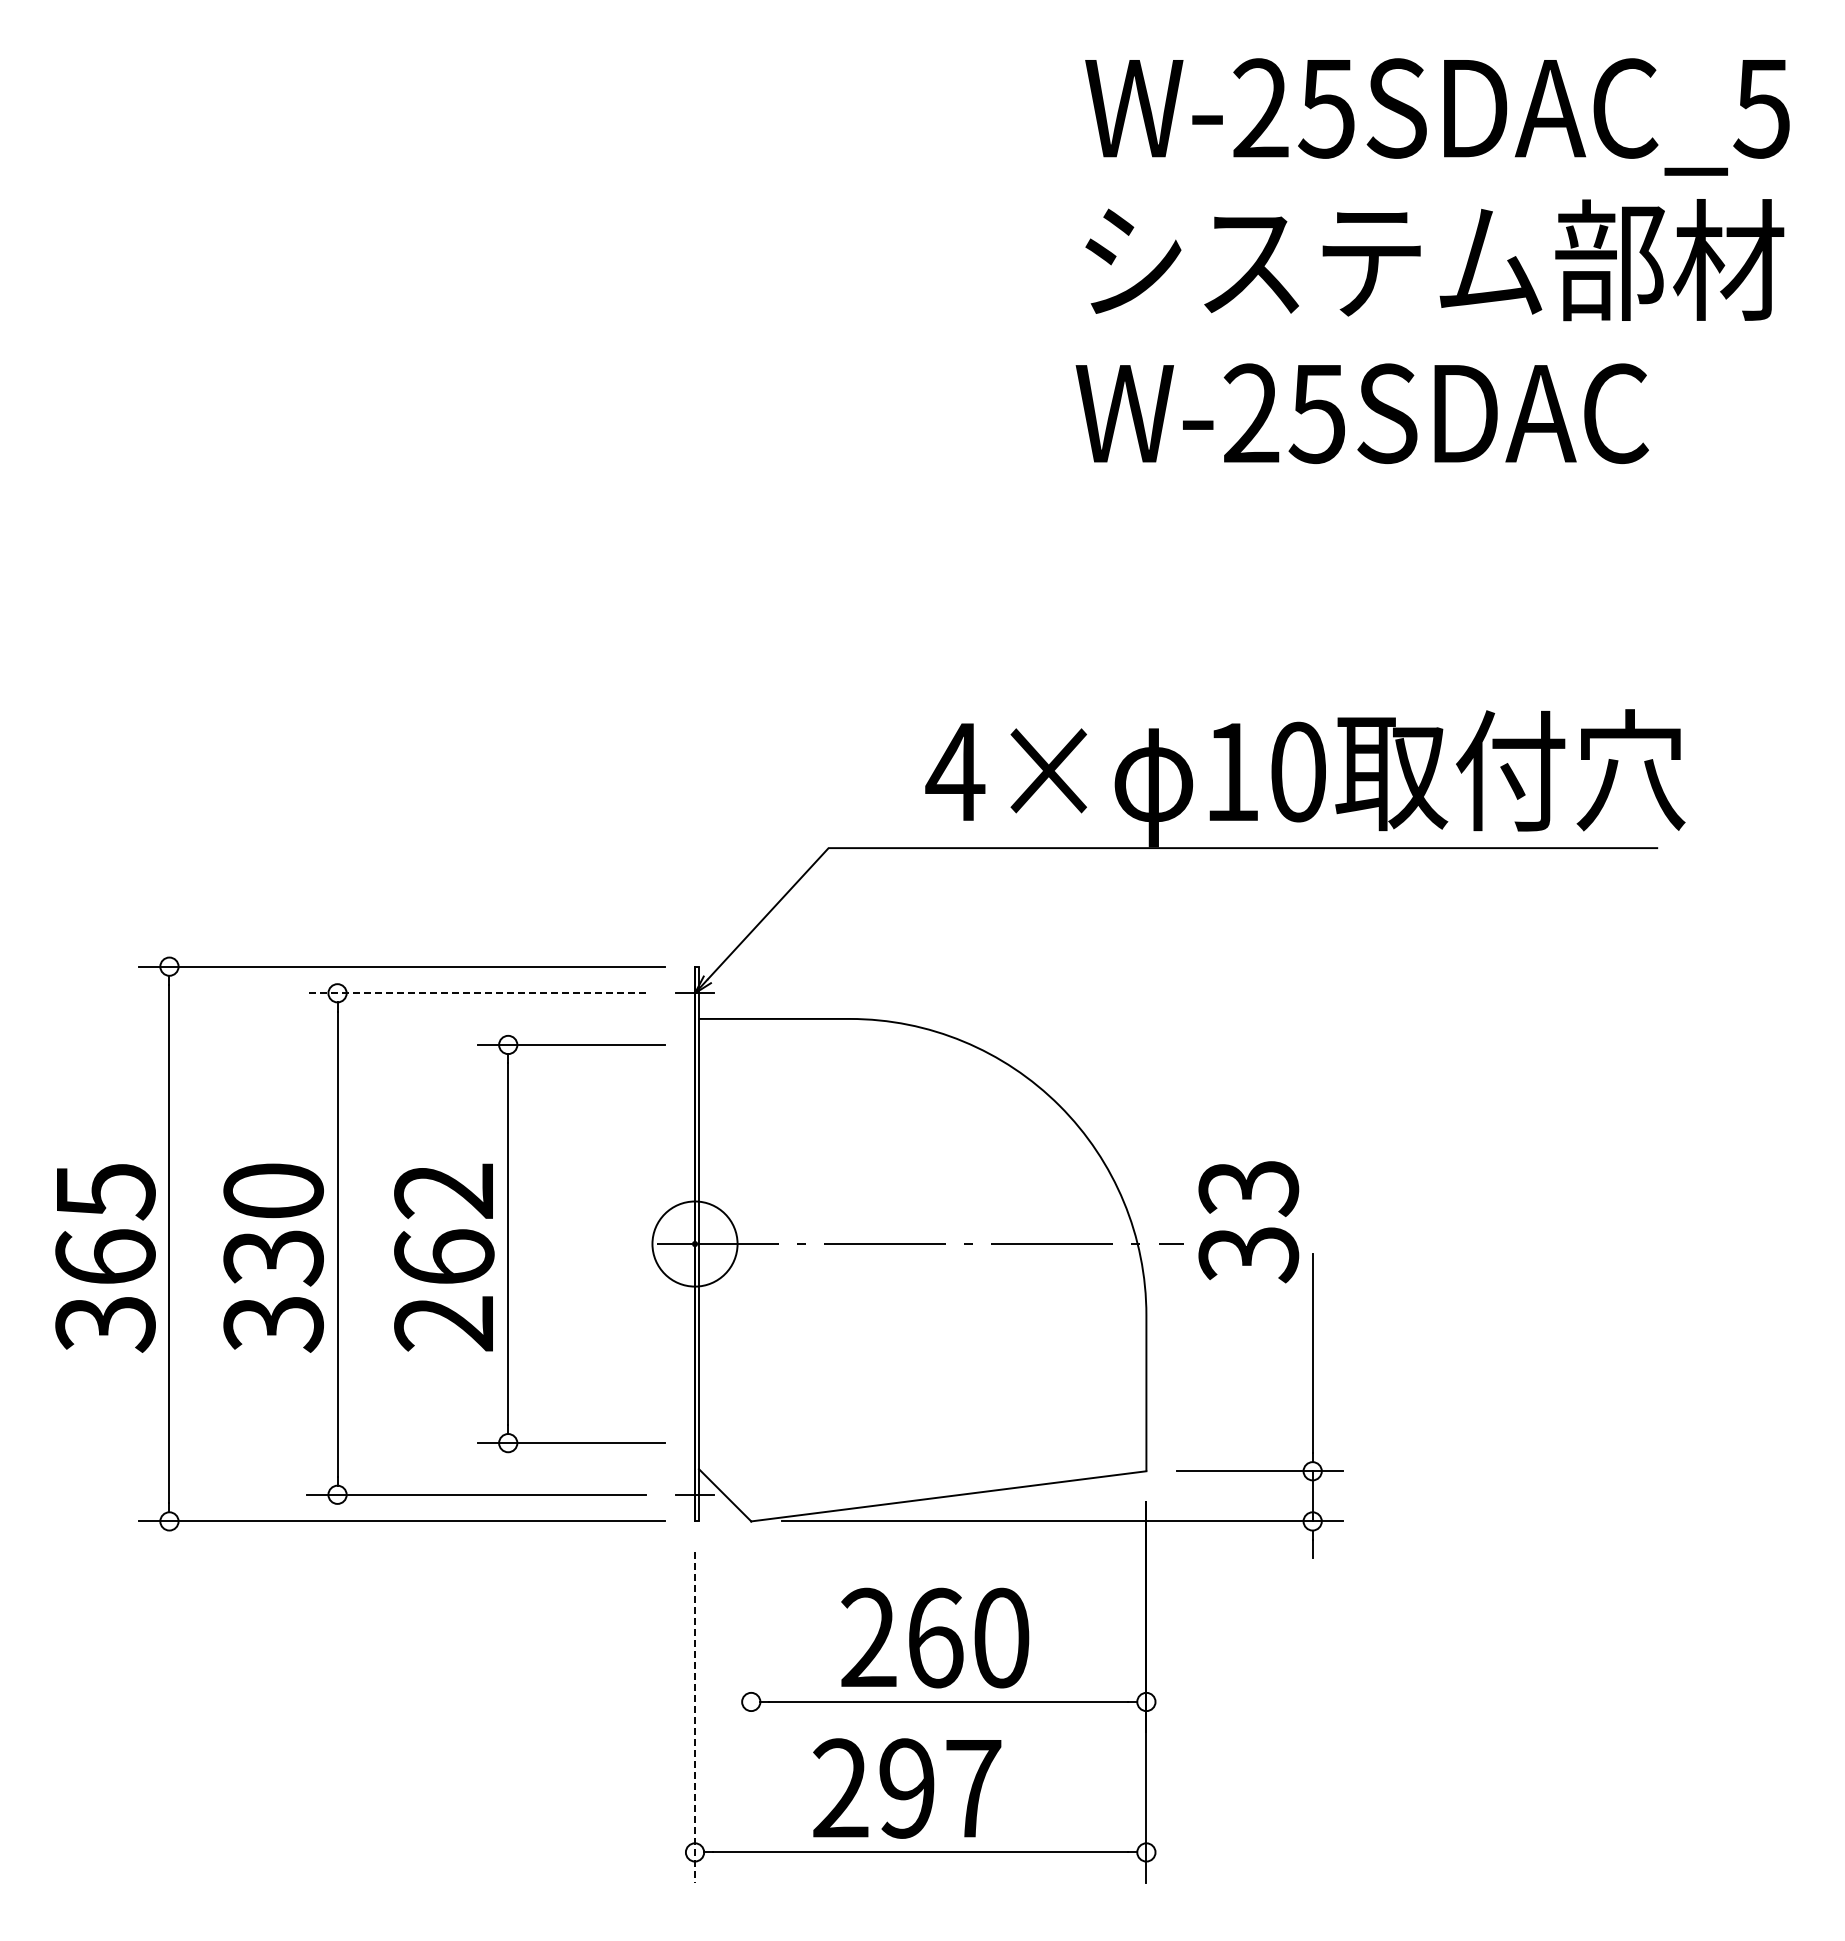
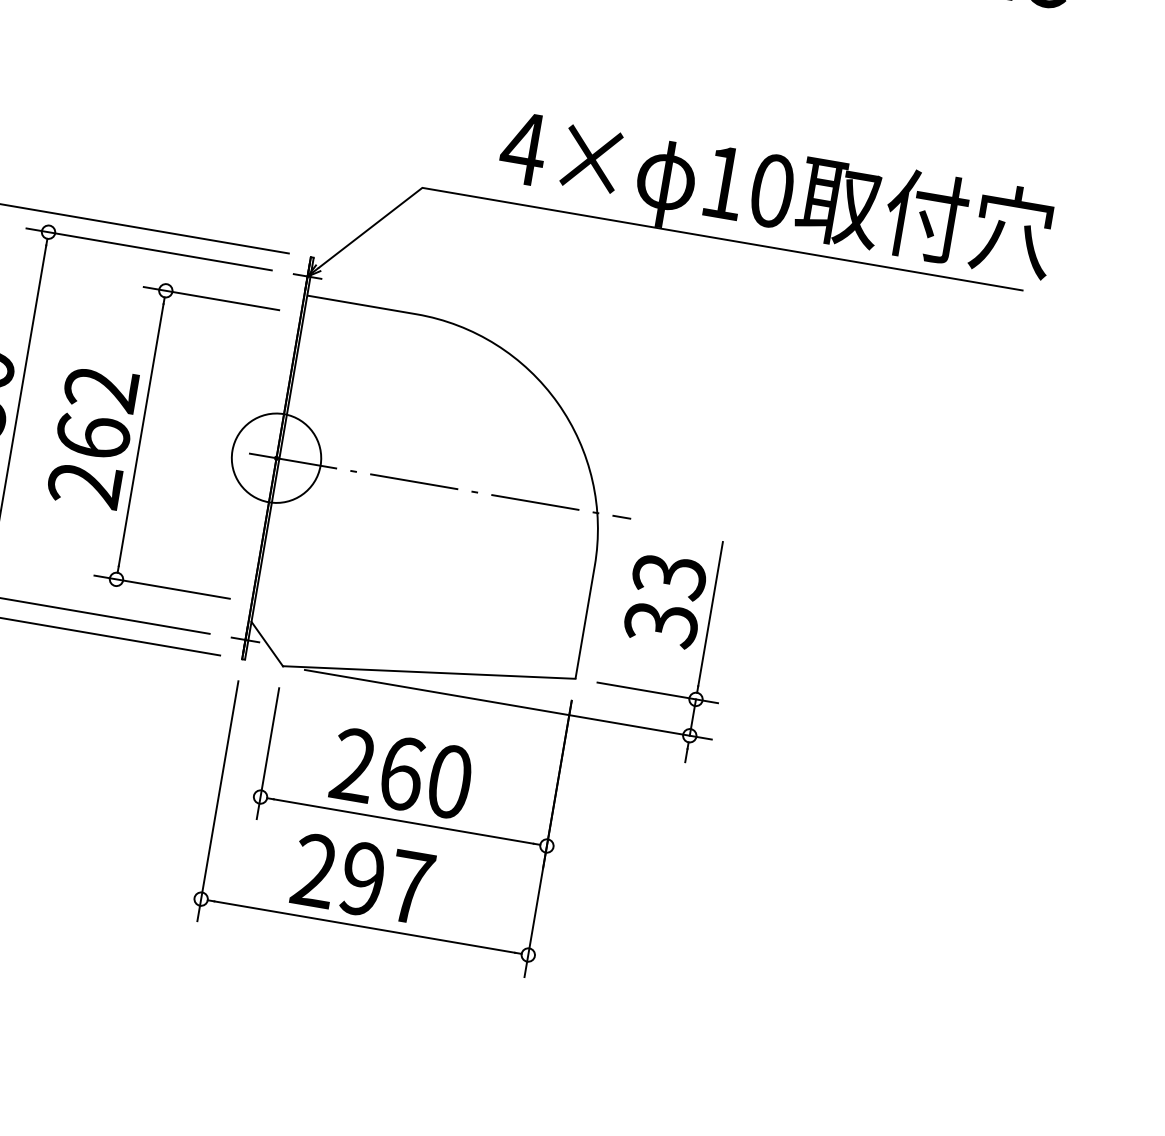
line: (475, 993) -> (148, 249), dashed -> solid
text: (1248, 1222) -> (664, 601), moved
circle: (694, 1243) -> (276, 457), size x1.43
line: (751, 1641) -> (268, 753), added
line: (695, 1717) -> (218, 801), dashed -> solid

